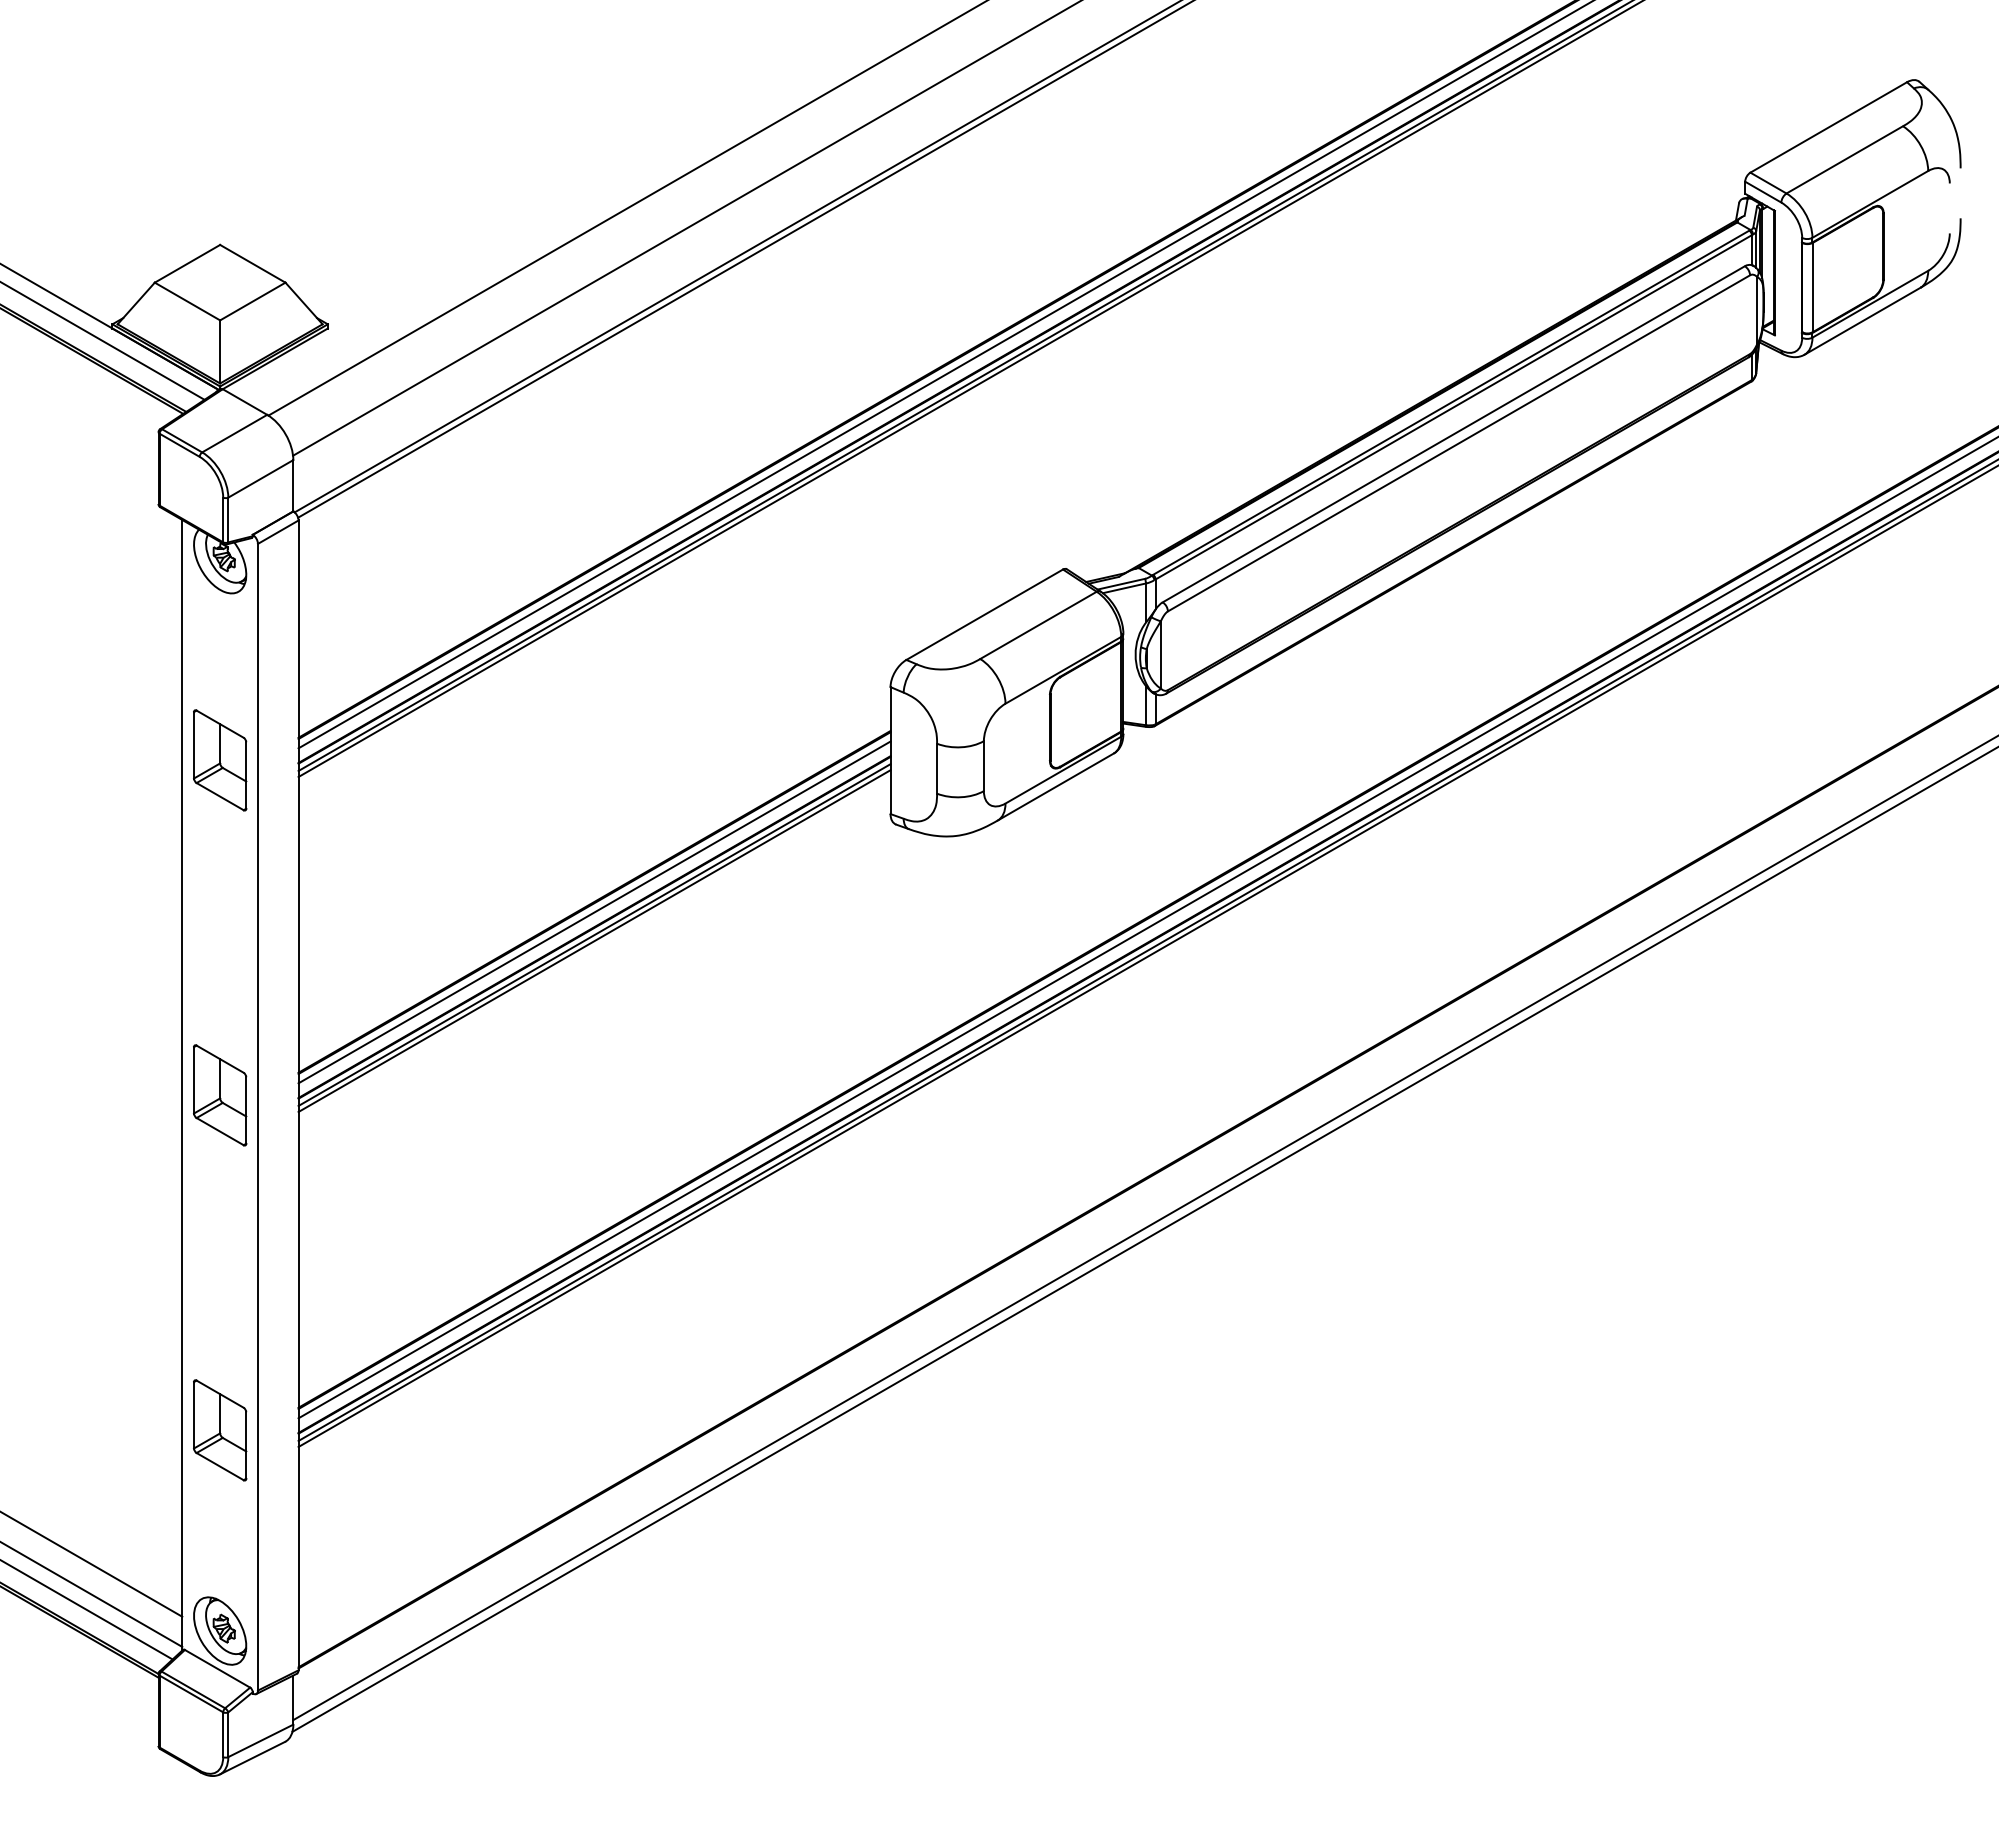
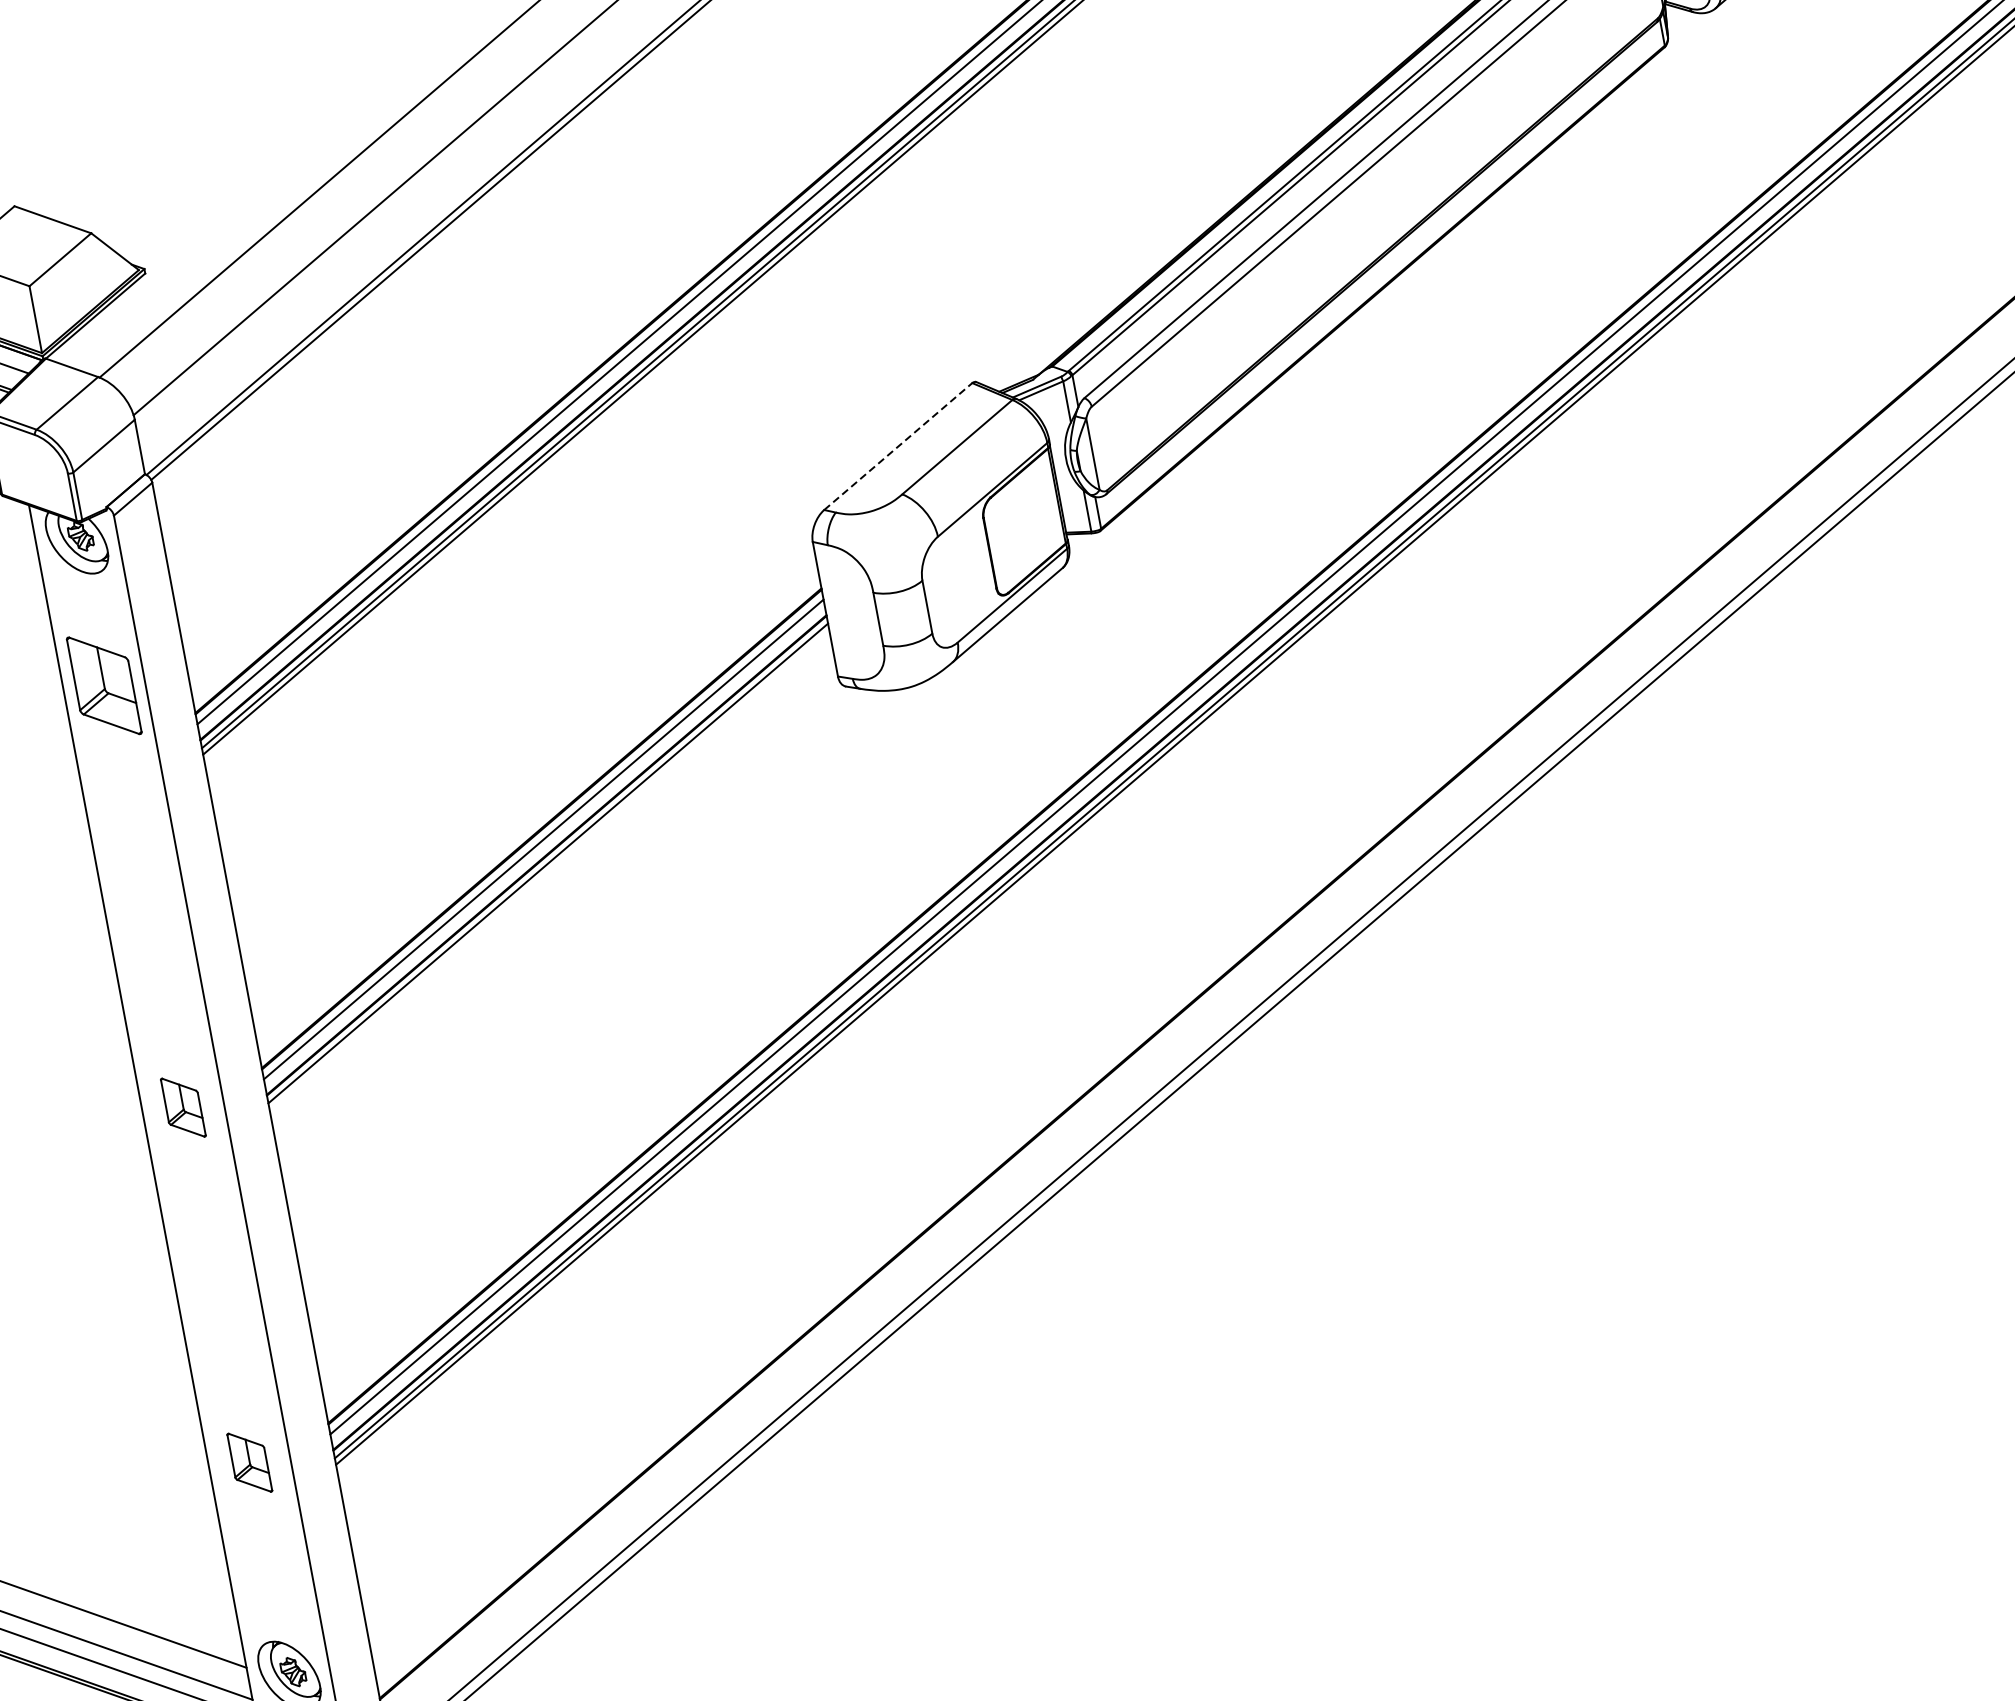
line: (985, 614) -> (899, 446), solid -> dashed
part: (220, 760) -> (104, 685), moved
line: (594, 941) -> (549, 870), removed
part: (220, 1095) -> (183, 1107), size x0.6
part: (220, 1430) -> (250, 1462), size x0.6

